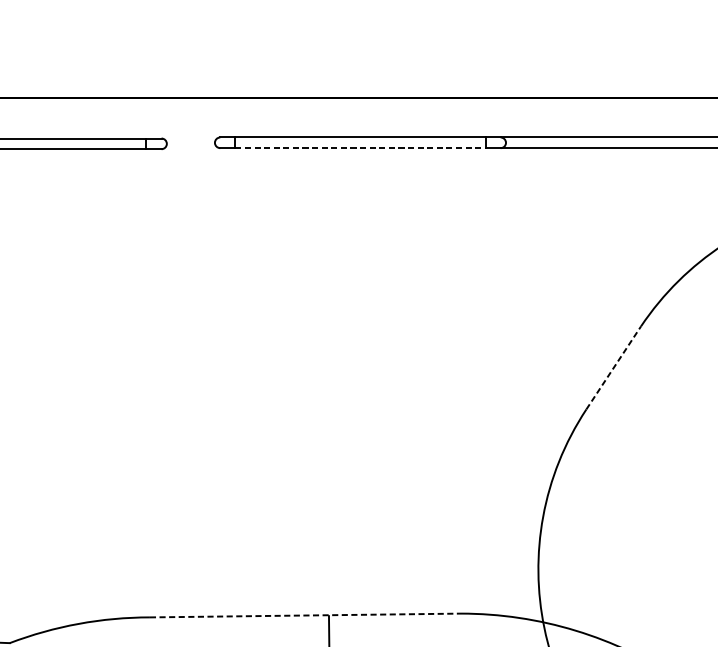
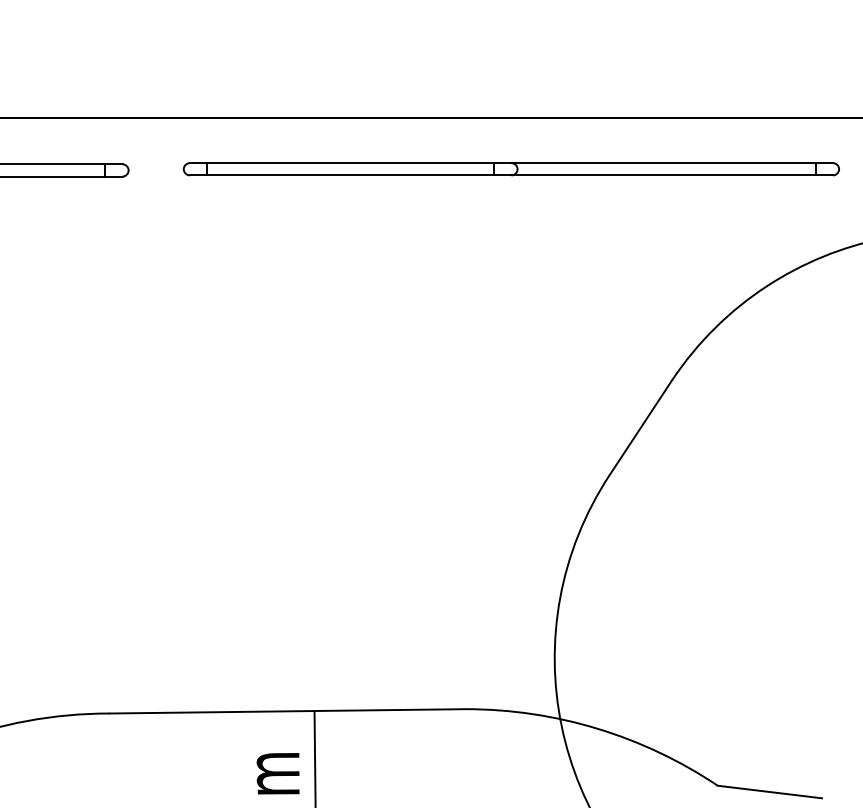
line: (360, 148) -> (350, 175), dashed -> solid
line: (614, 367) -> (641, 427), dashed -> solid
line: (306, 615) -> (288, 711), dashed -> solid

